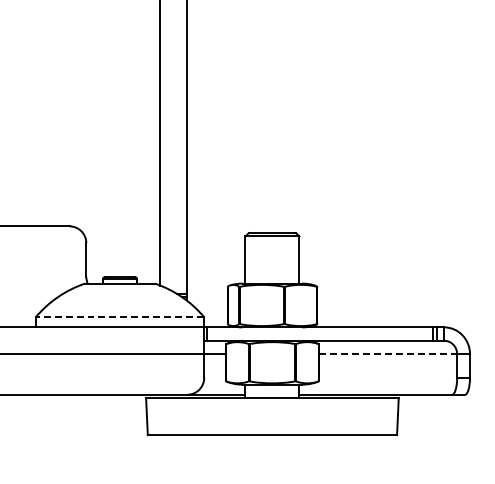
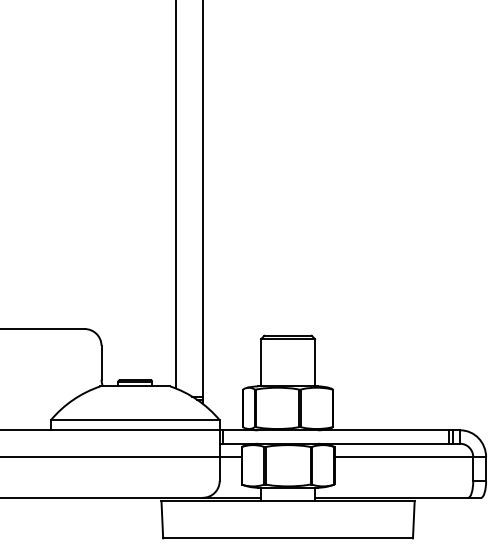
line: (119, 317) -> (134, 420), dashed -> solid
line: (388, 354) -> (404, 457), dashed -> solid

